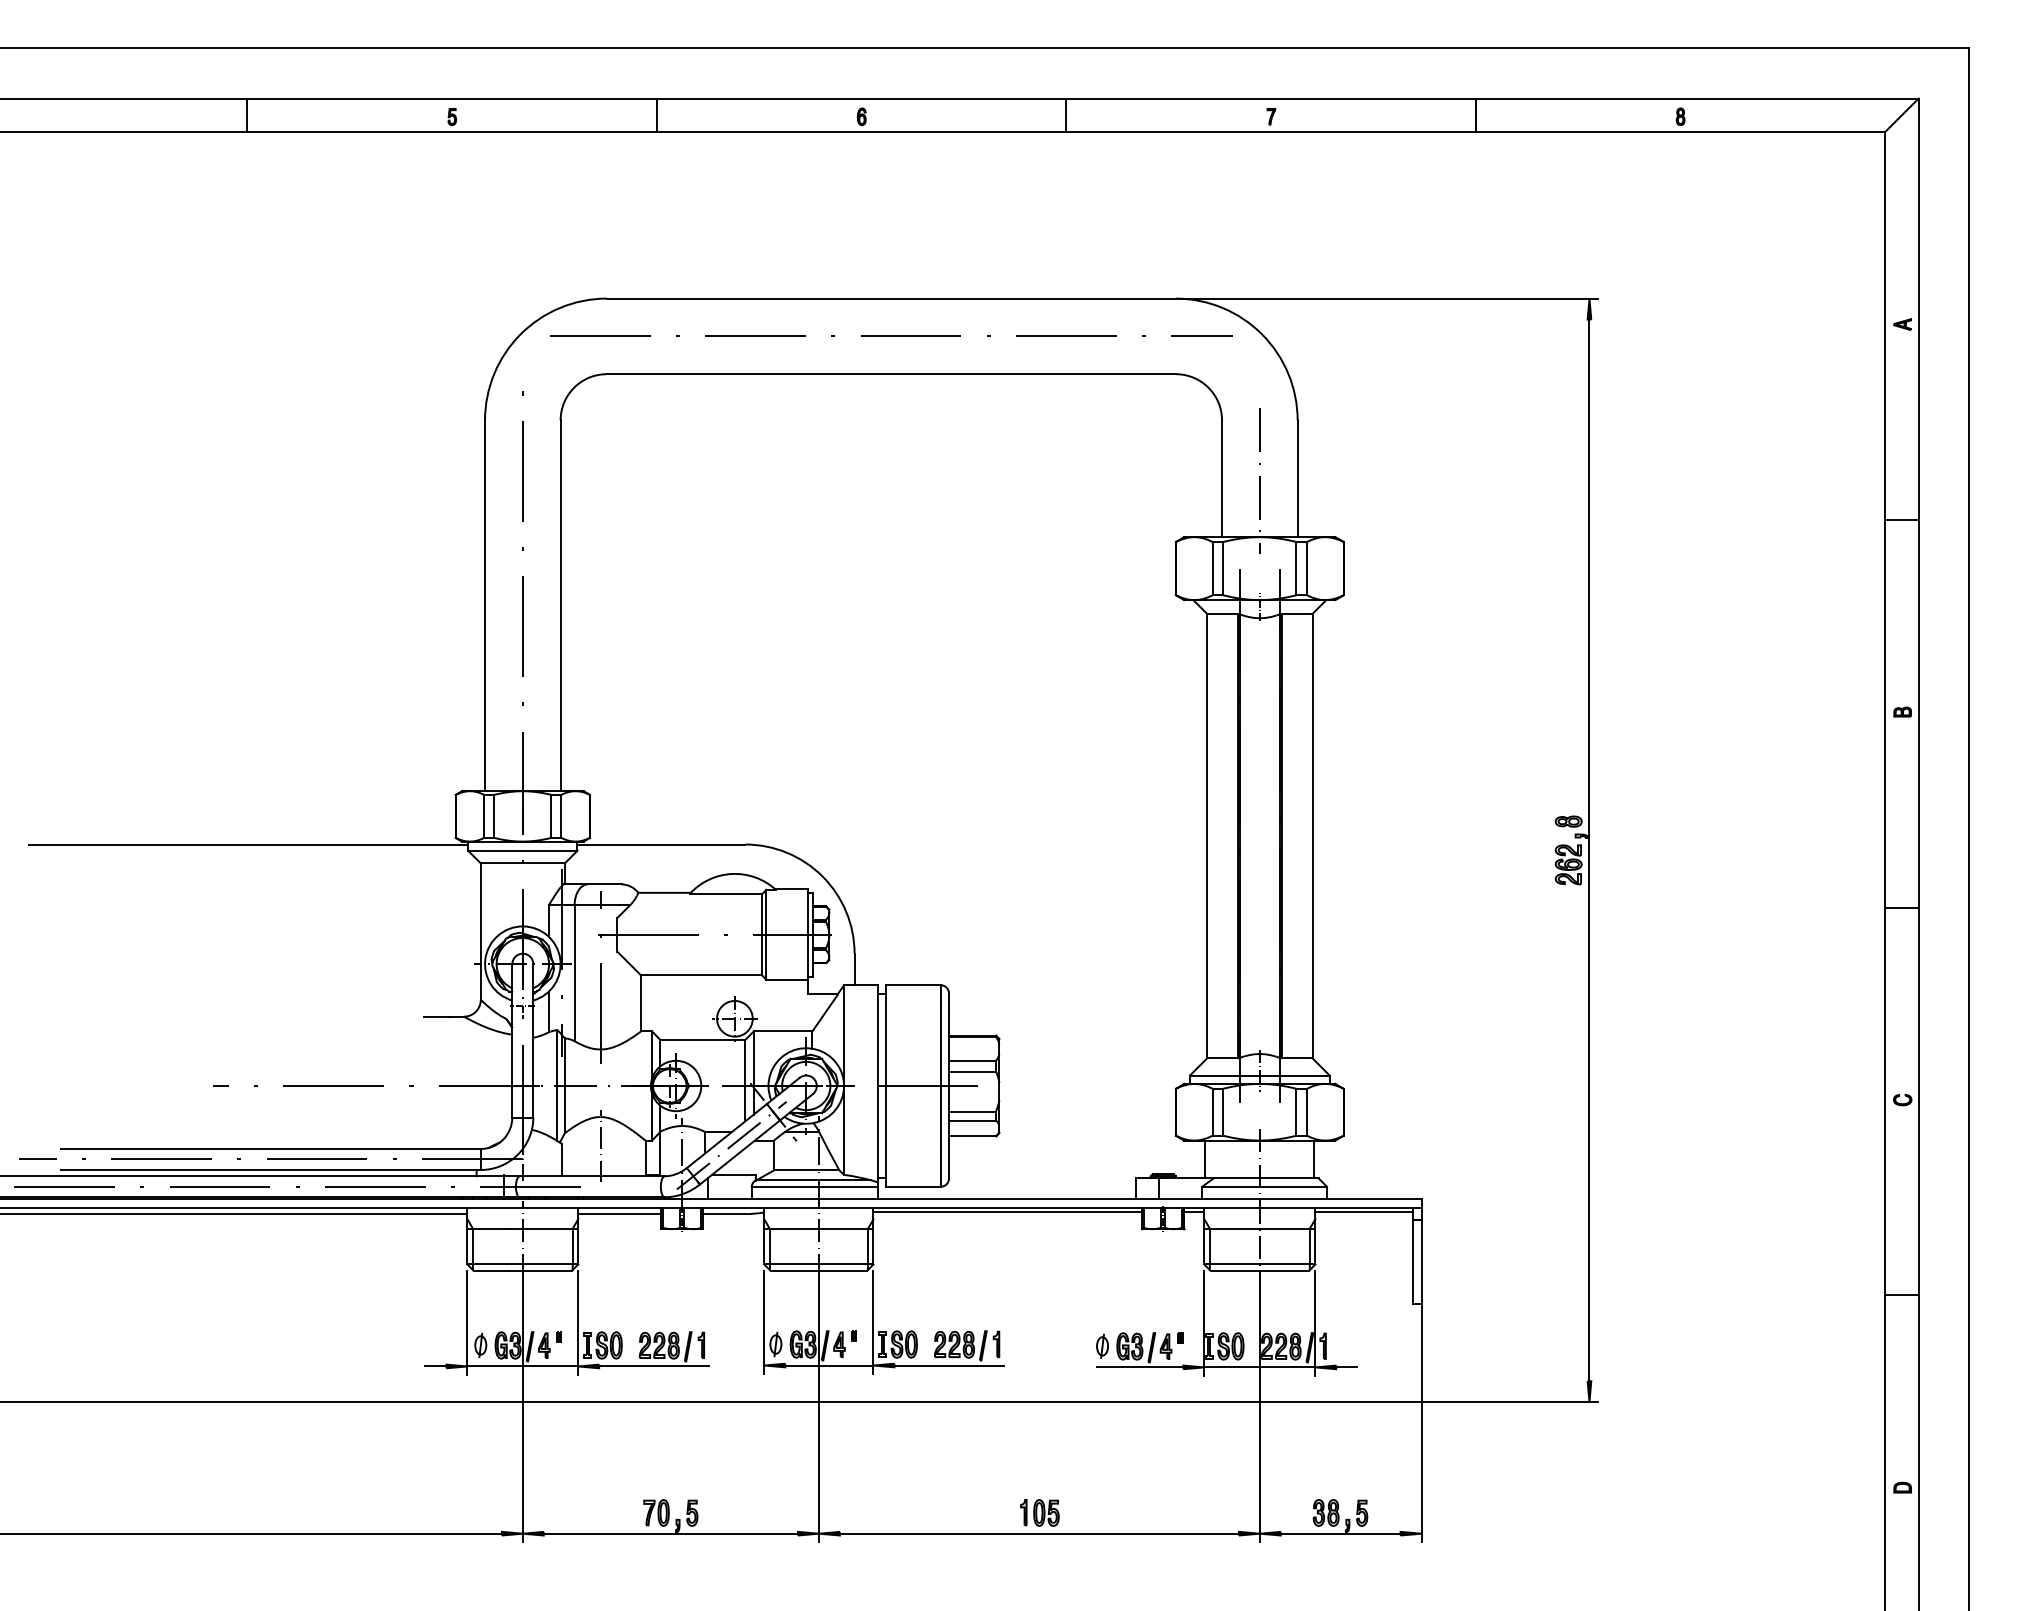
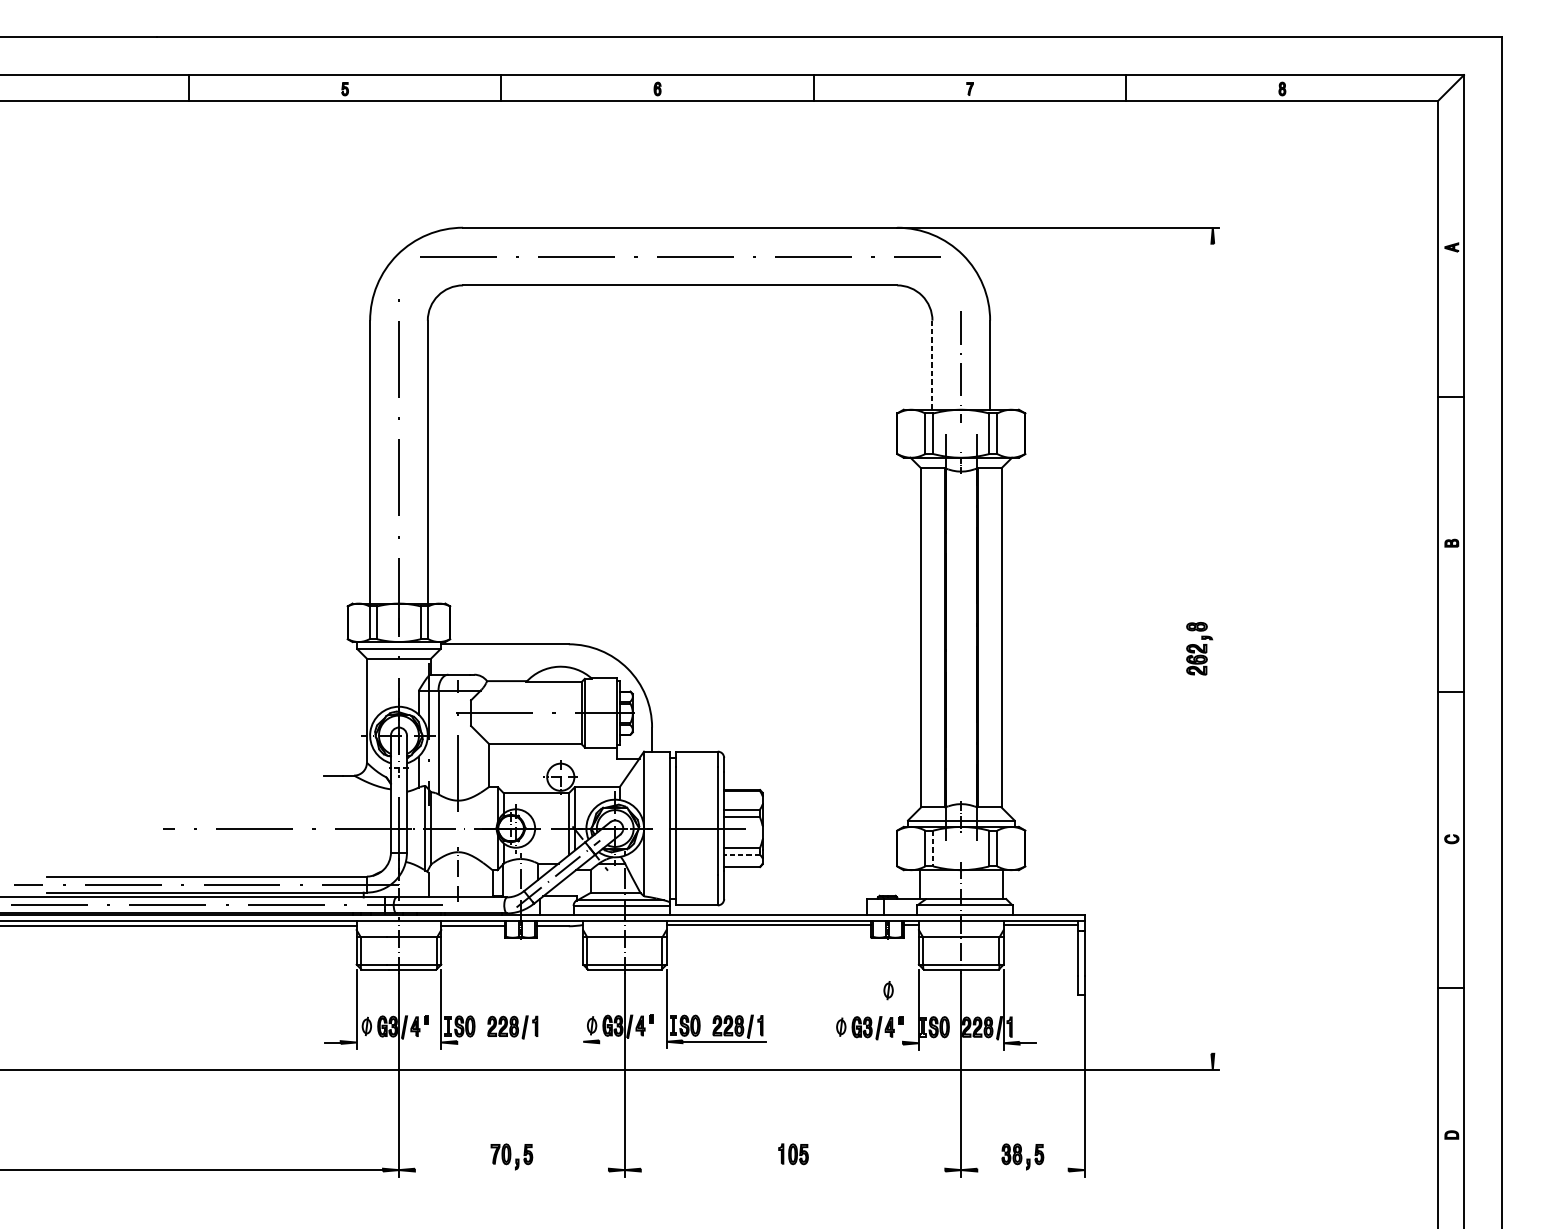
line: (1222, 478) -> (932, 364), solid -> dashed
line: (248, 844) -> (189, 644), removed
line: (1589, 850) -> (1212, 648), removed
line: (1223, 1112) -> (933, 848), solid -> dashed
line: (972, 1120) -> (742, 854), solid -> dashed
part: (1164, 1297) -> (888, 989), added
line: (764, 1321) -> (583, 1008), removed
line: (829, 1365) -> (632, 1041), removed
line: (522, 1366) -> (398, 1042), removed
line: (654, 1366) -> (499, 1042), removed
line: (1140, 1367) -> (870, 1043), removed
line: (1259, 1367) -> (961, 1043), removed
line: (670, 1533) -> (511, 1169), removed
line: (1038, 1533) -> (792, 1169), removed
line: (1340, 1533) -> (1022, 1169), removed

